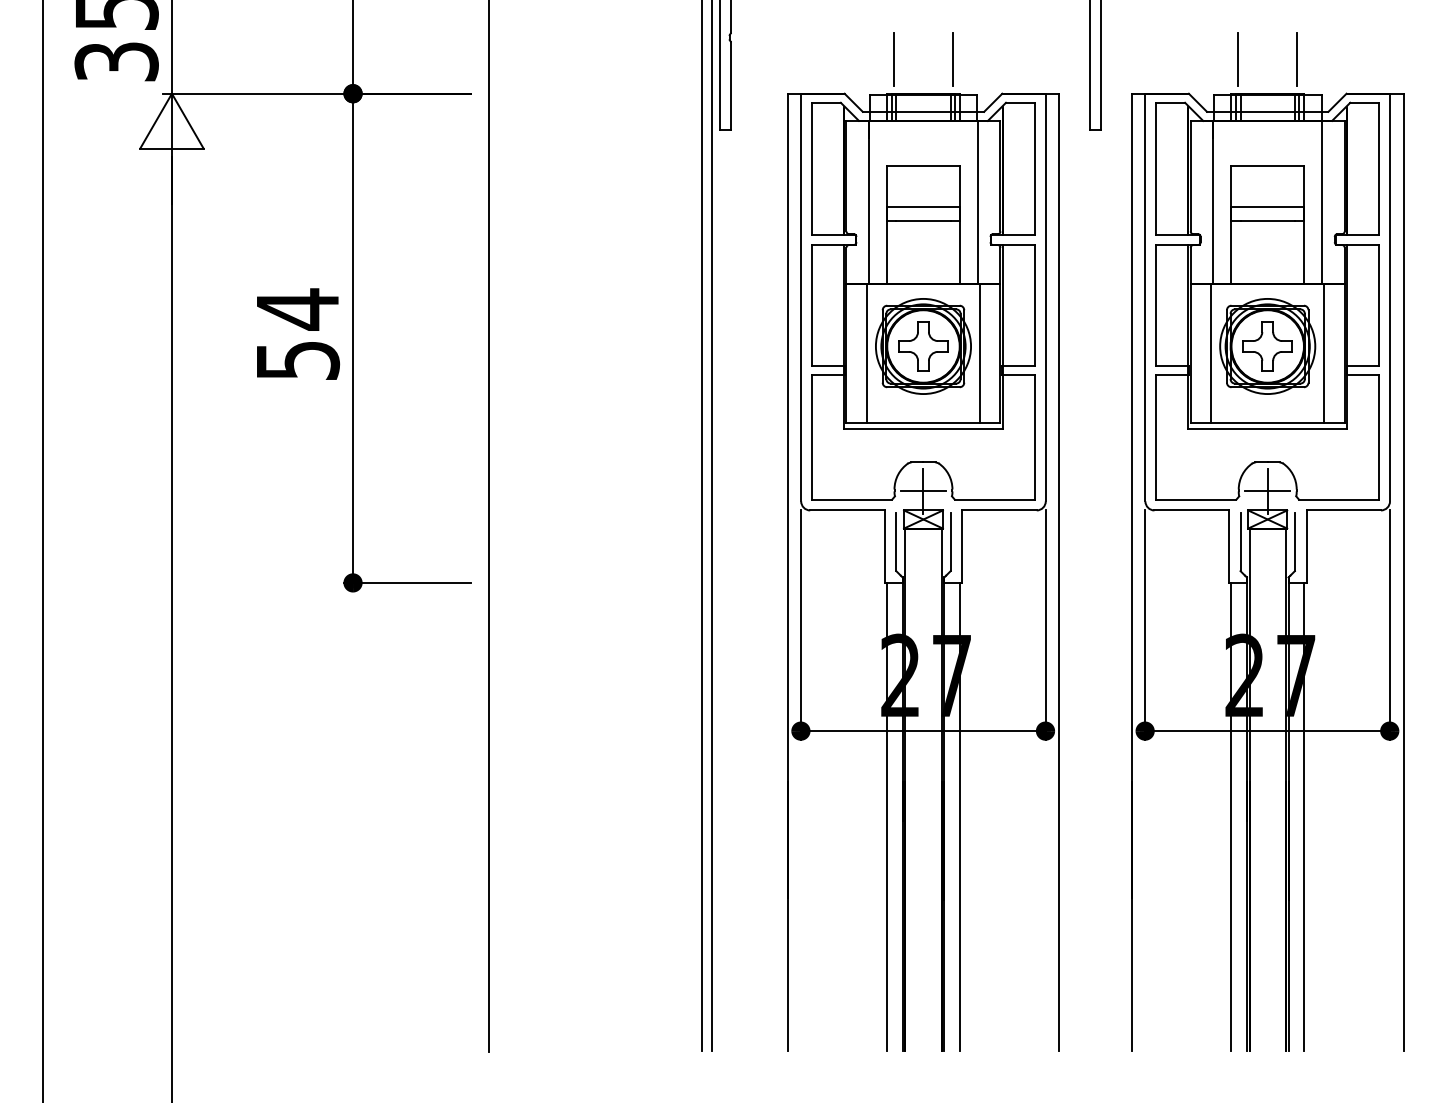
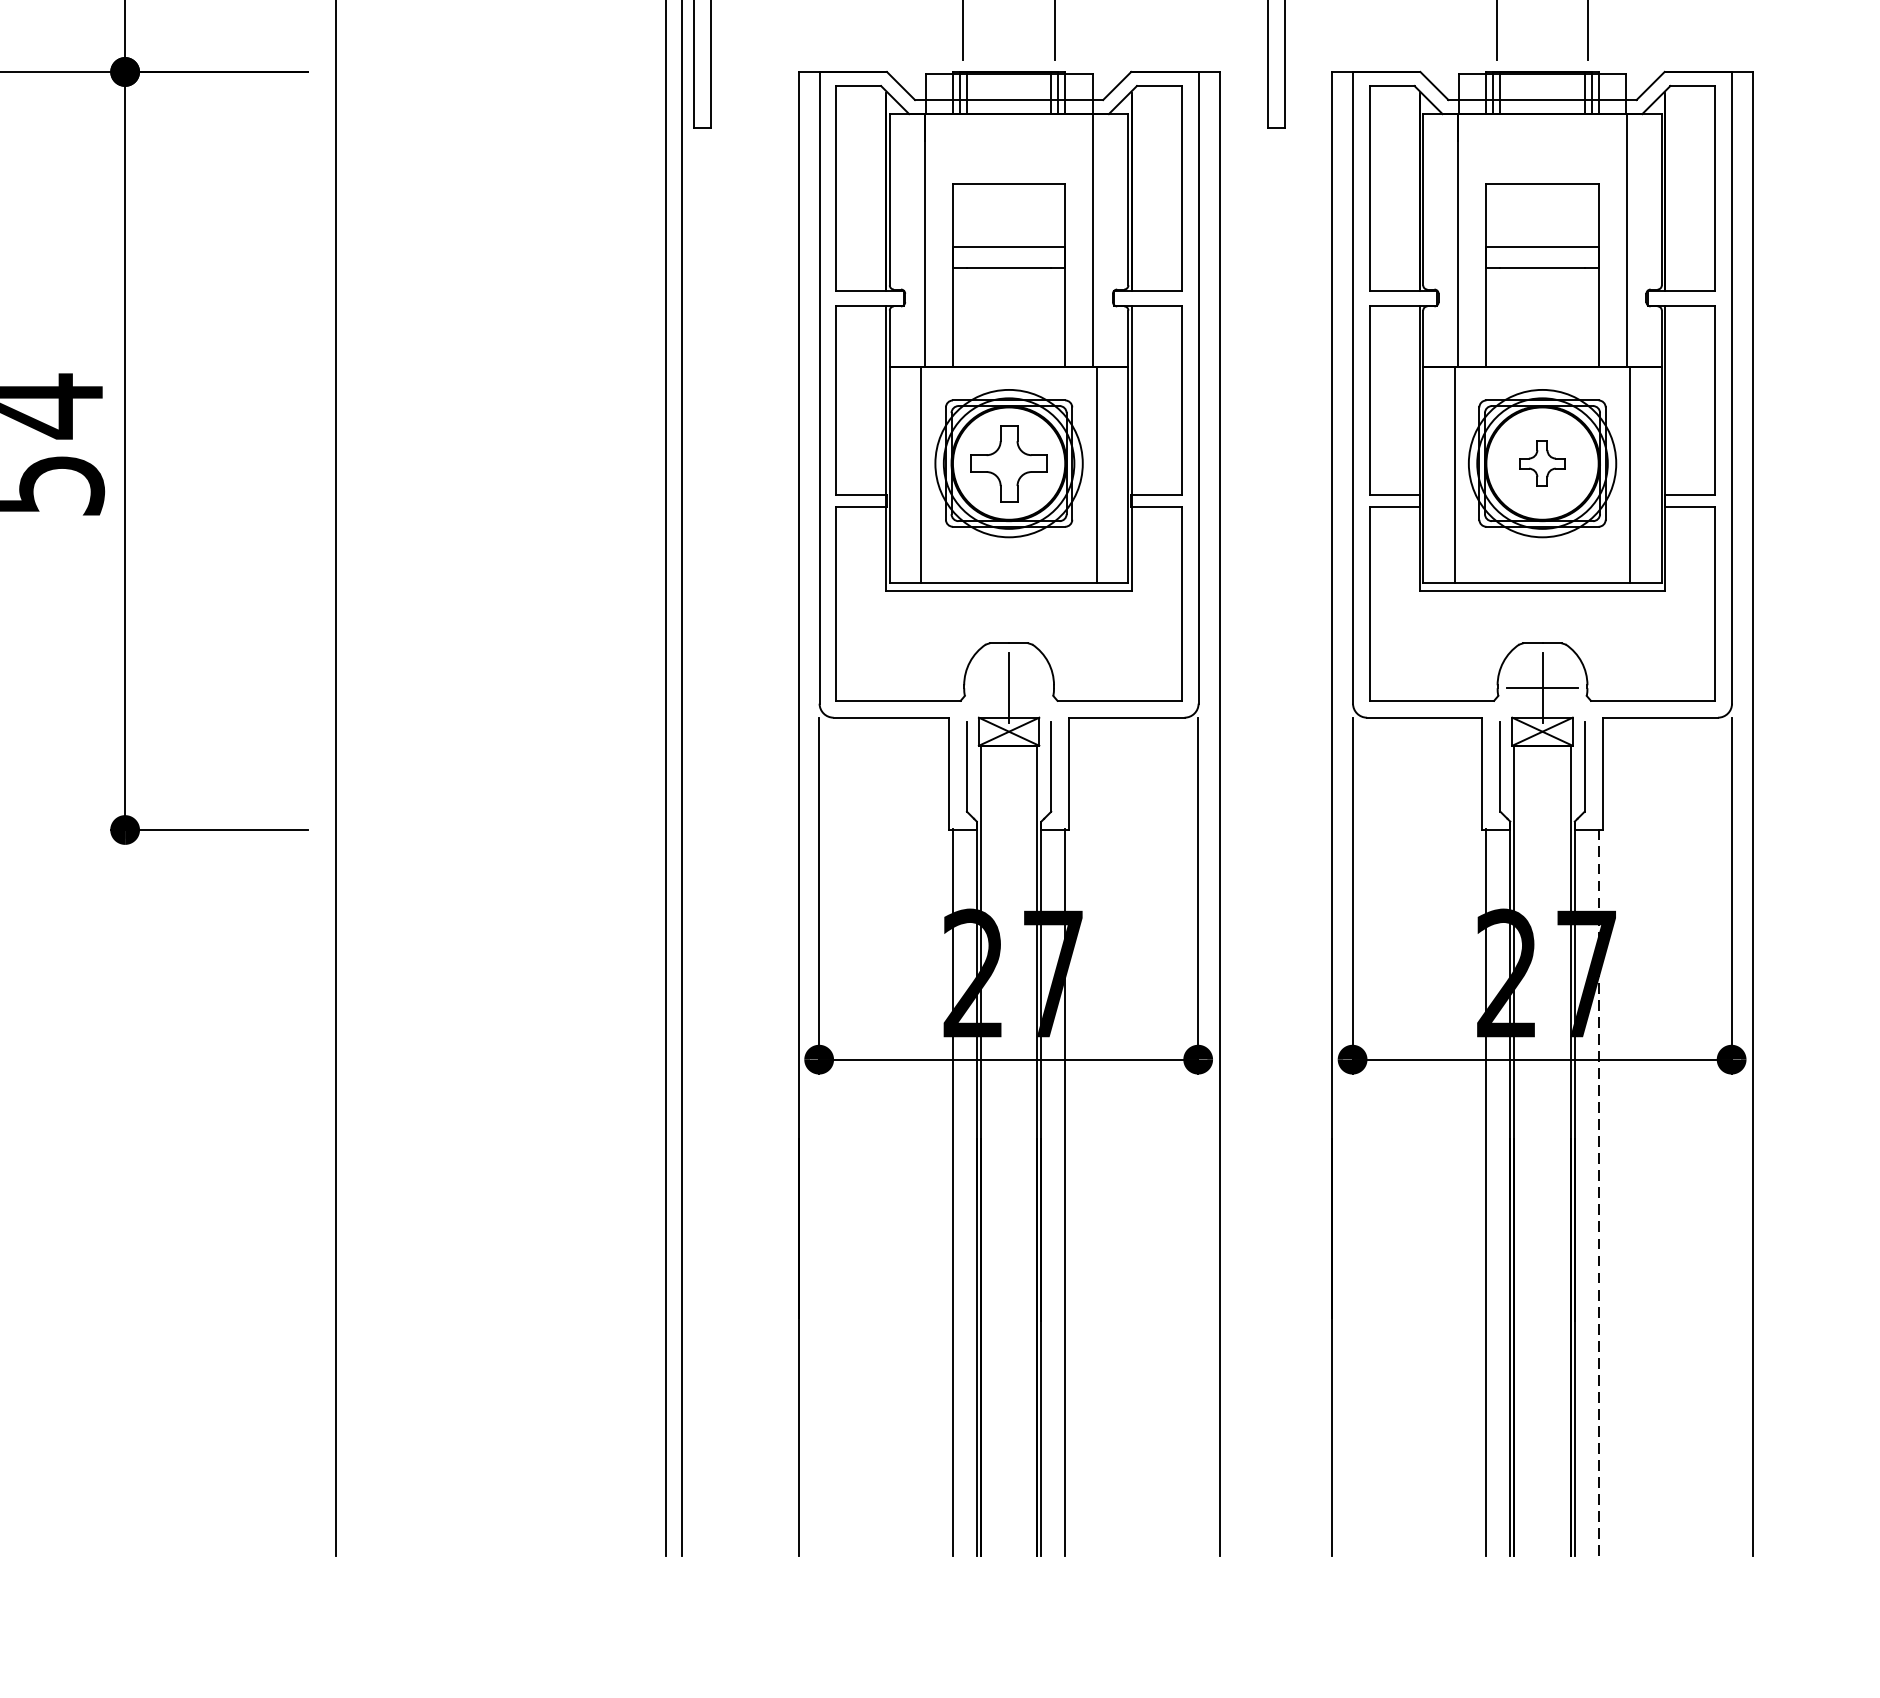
part: (1267, 346) -> (1542, 463), size x0.6
line: (923, 491) -> (1009, 688), removed
line: (1303, 817) -> (1597, 1193), solid -> dashed

